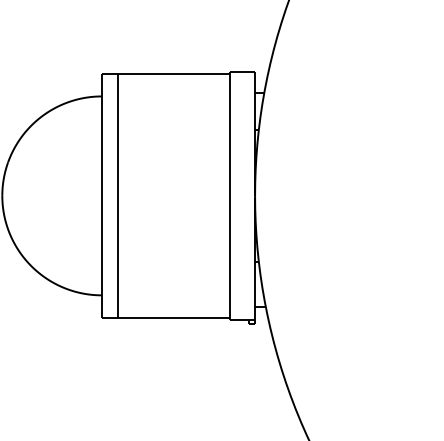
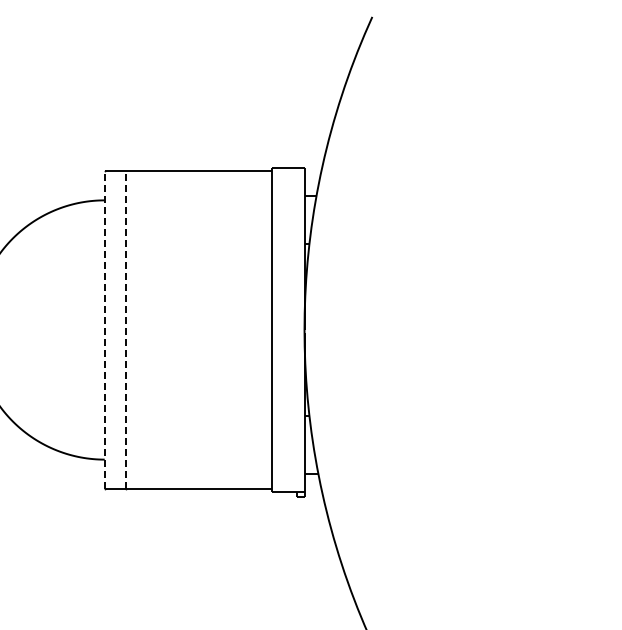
line: (101, 195) -> (104, 329), solid -> dashed
line: (118, 196) -> (126, 330), solid -> dashed

